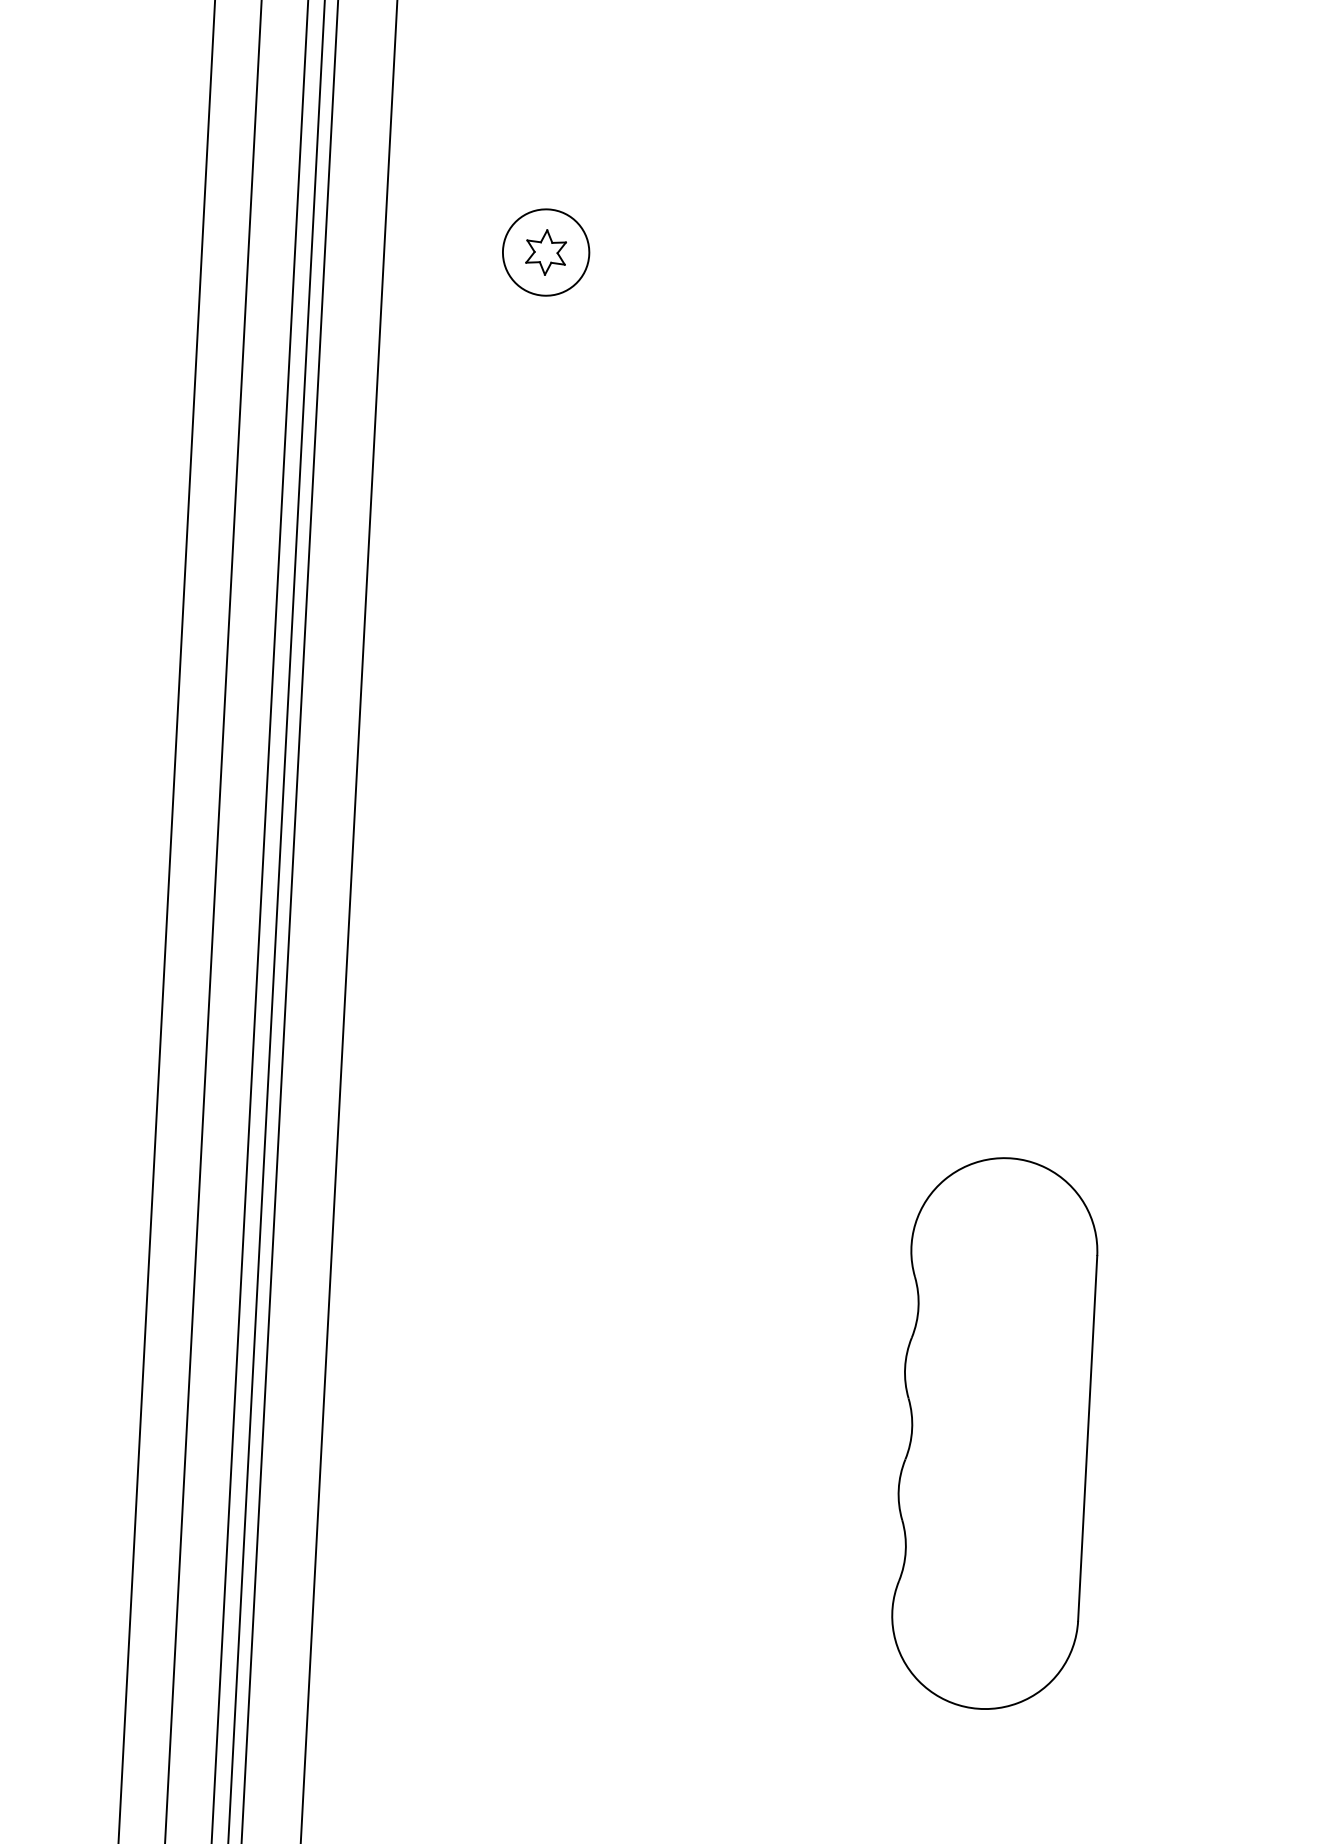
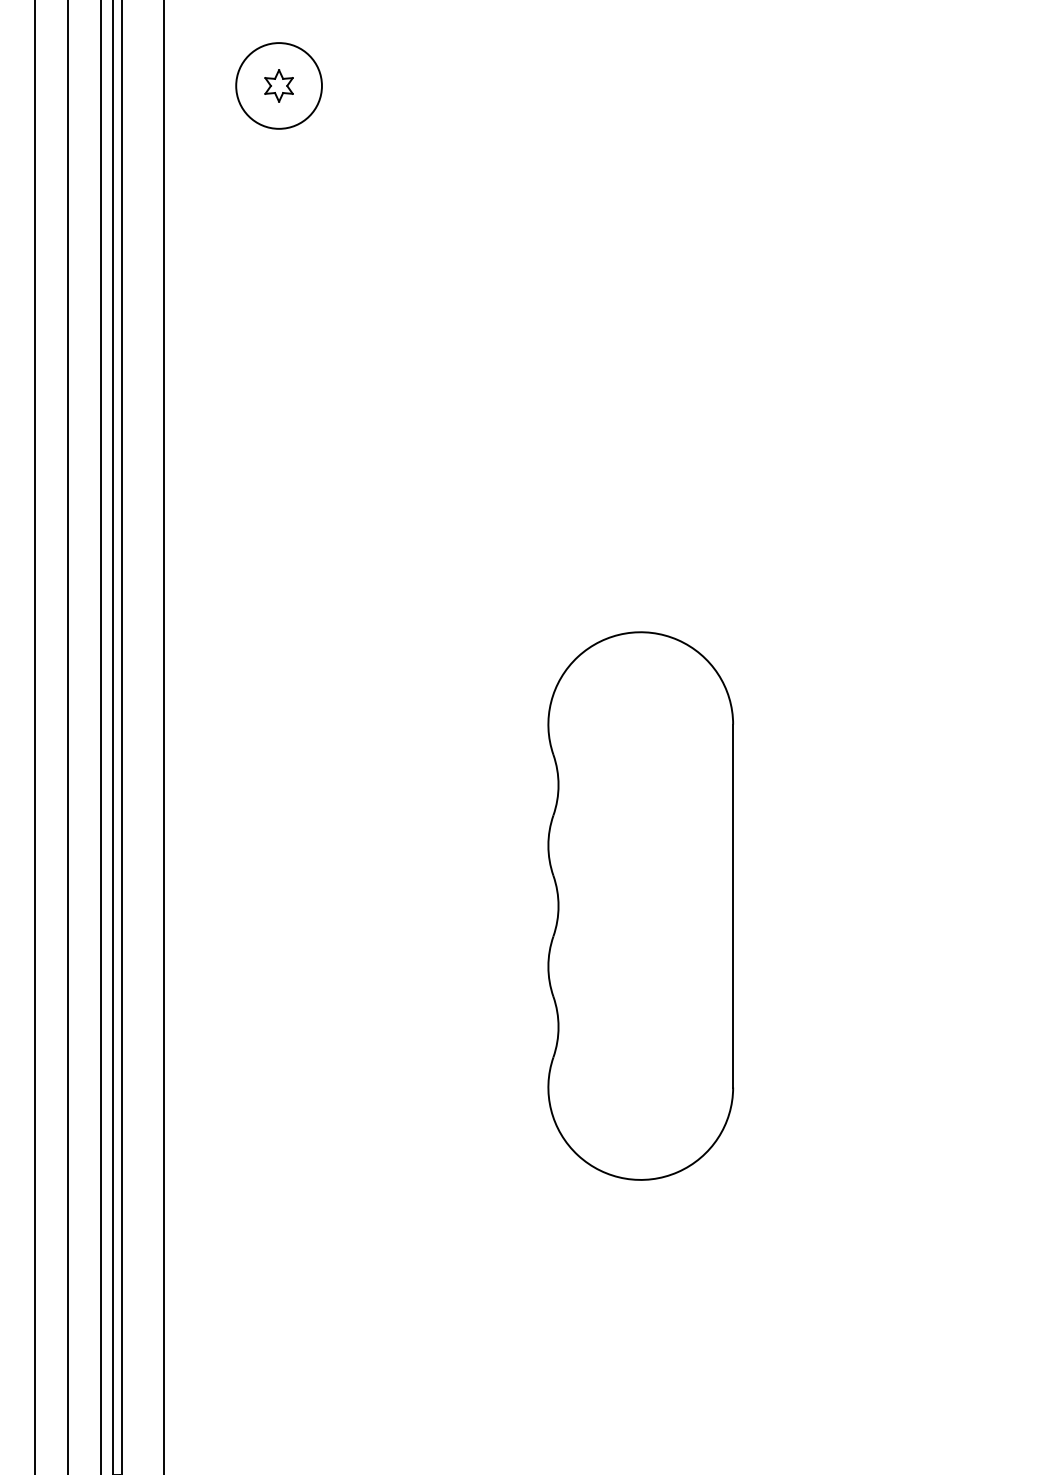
circle: (545, 251) -> (278, 85), size x1.4
part: (994, 1432) -> (640, 905), size x1.4

